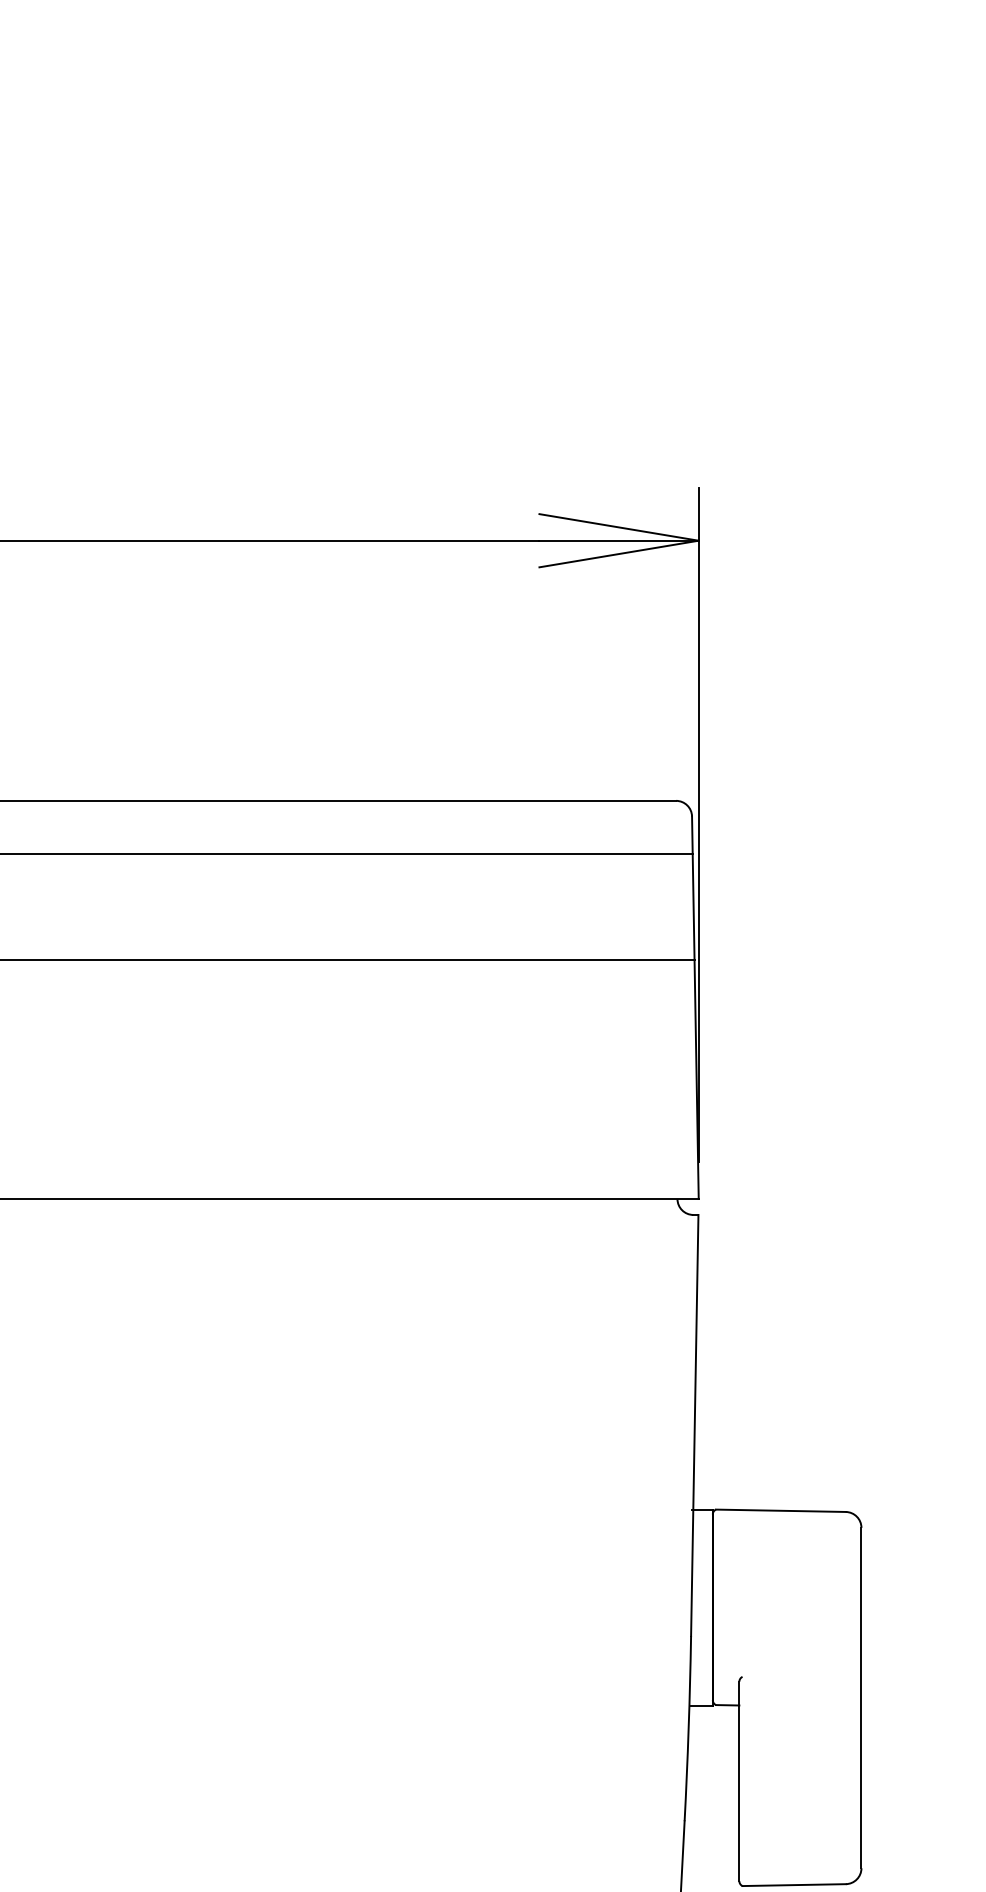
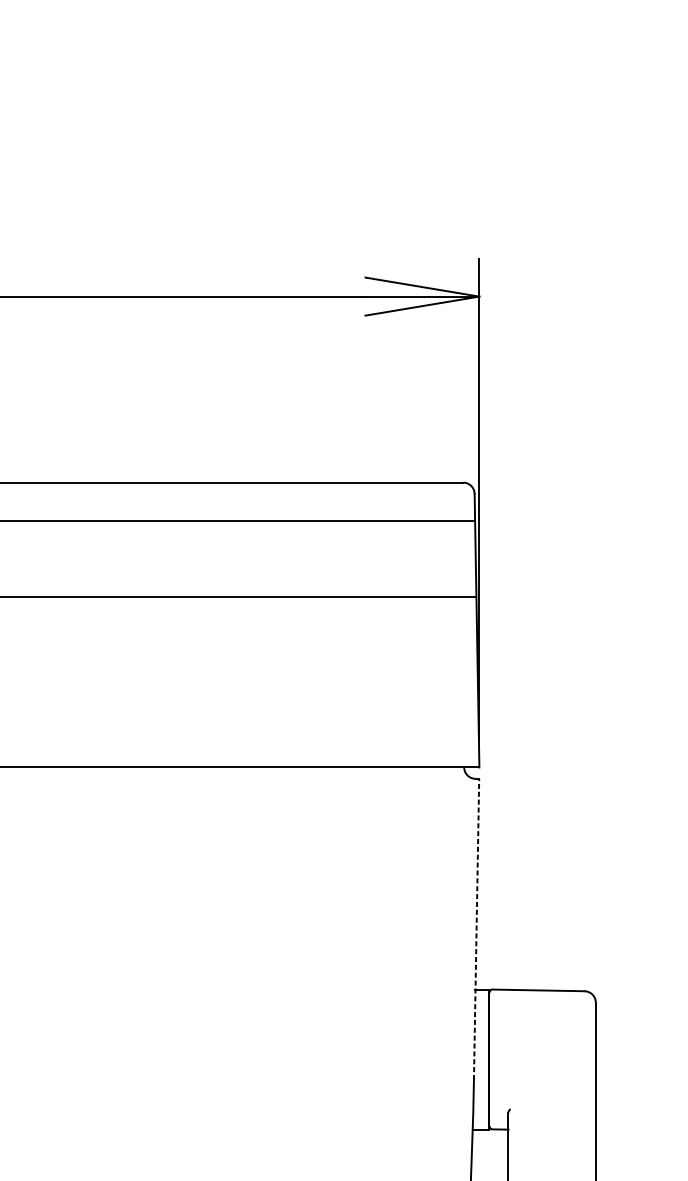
line: (694, 1425) -> (476, 929), solid -> dashed

